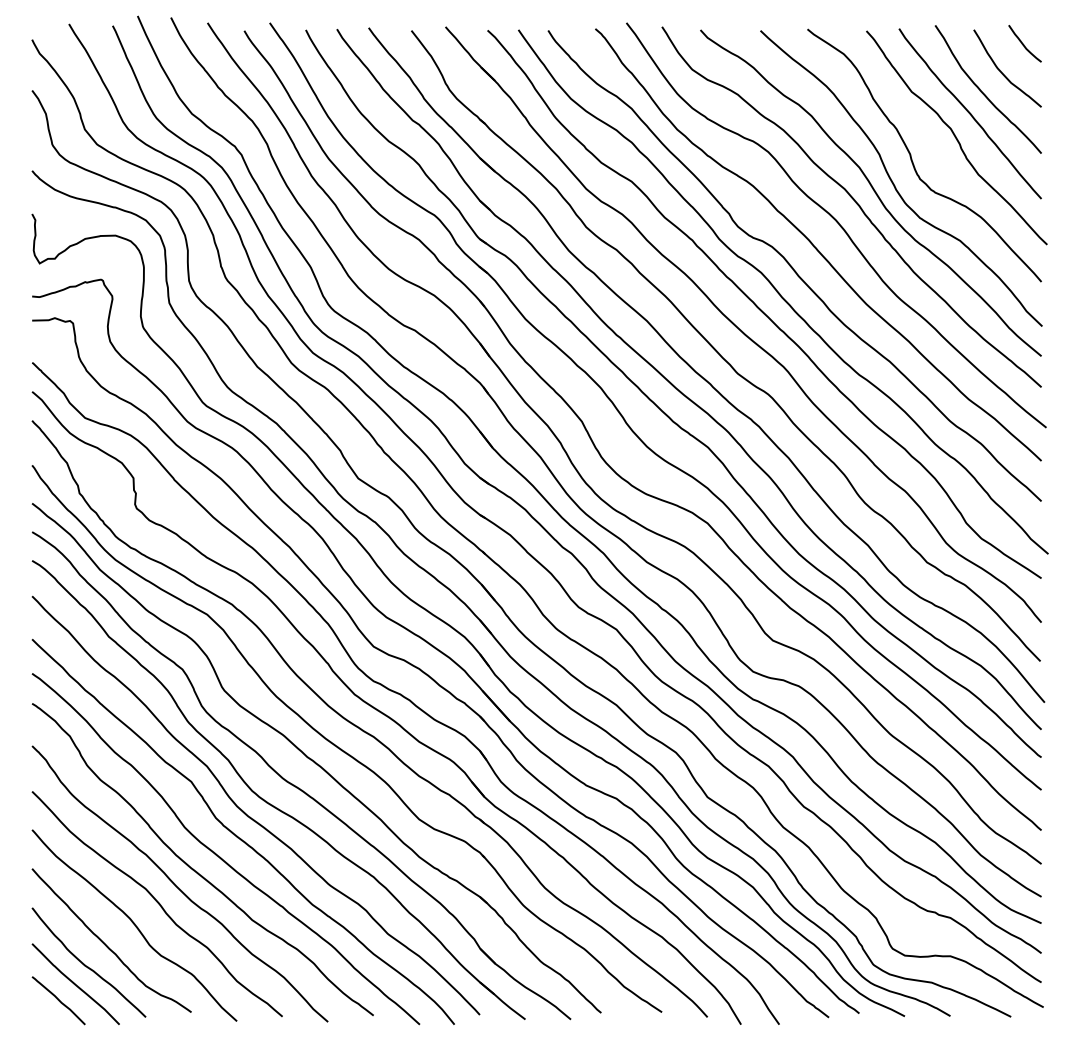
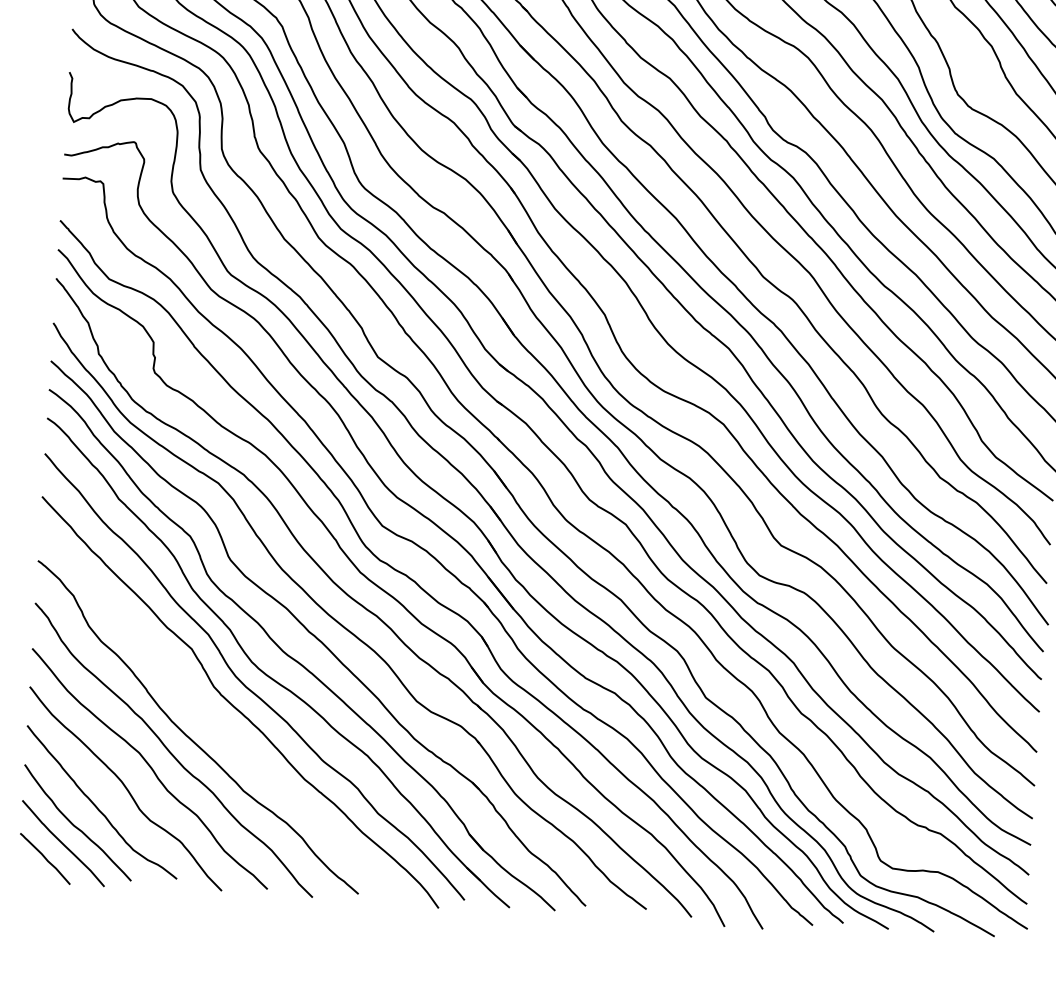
curve: (220, 856) -> (216, 725), removed

